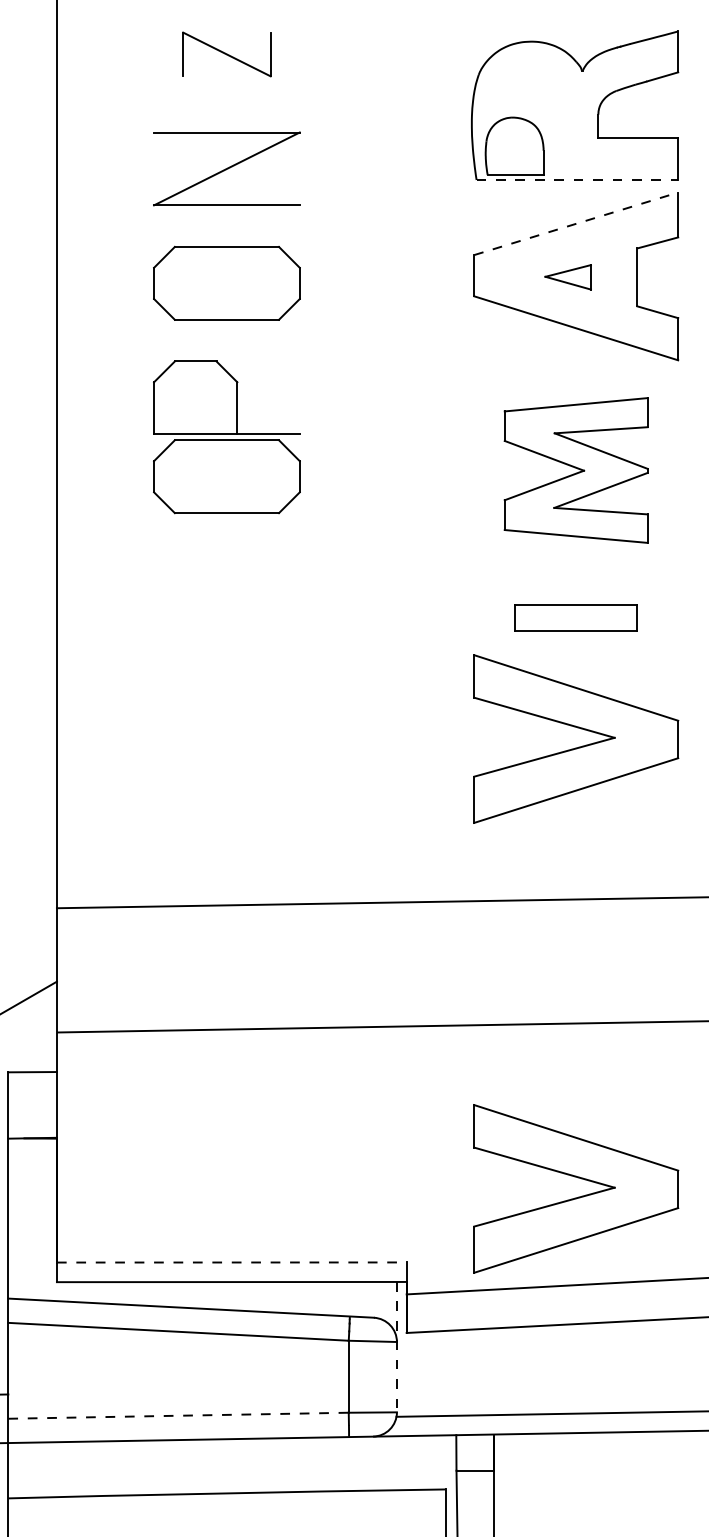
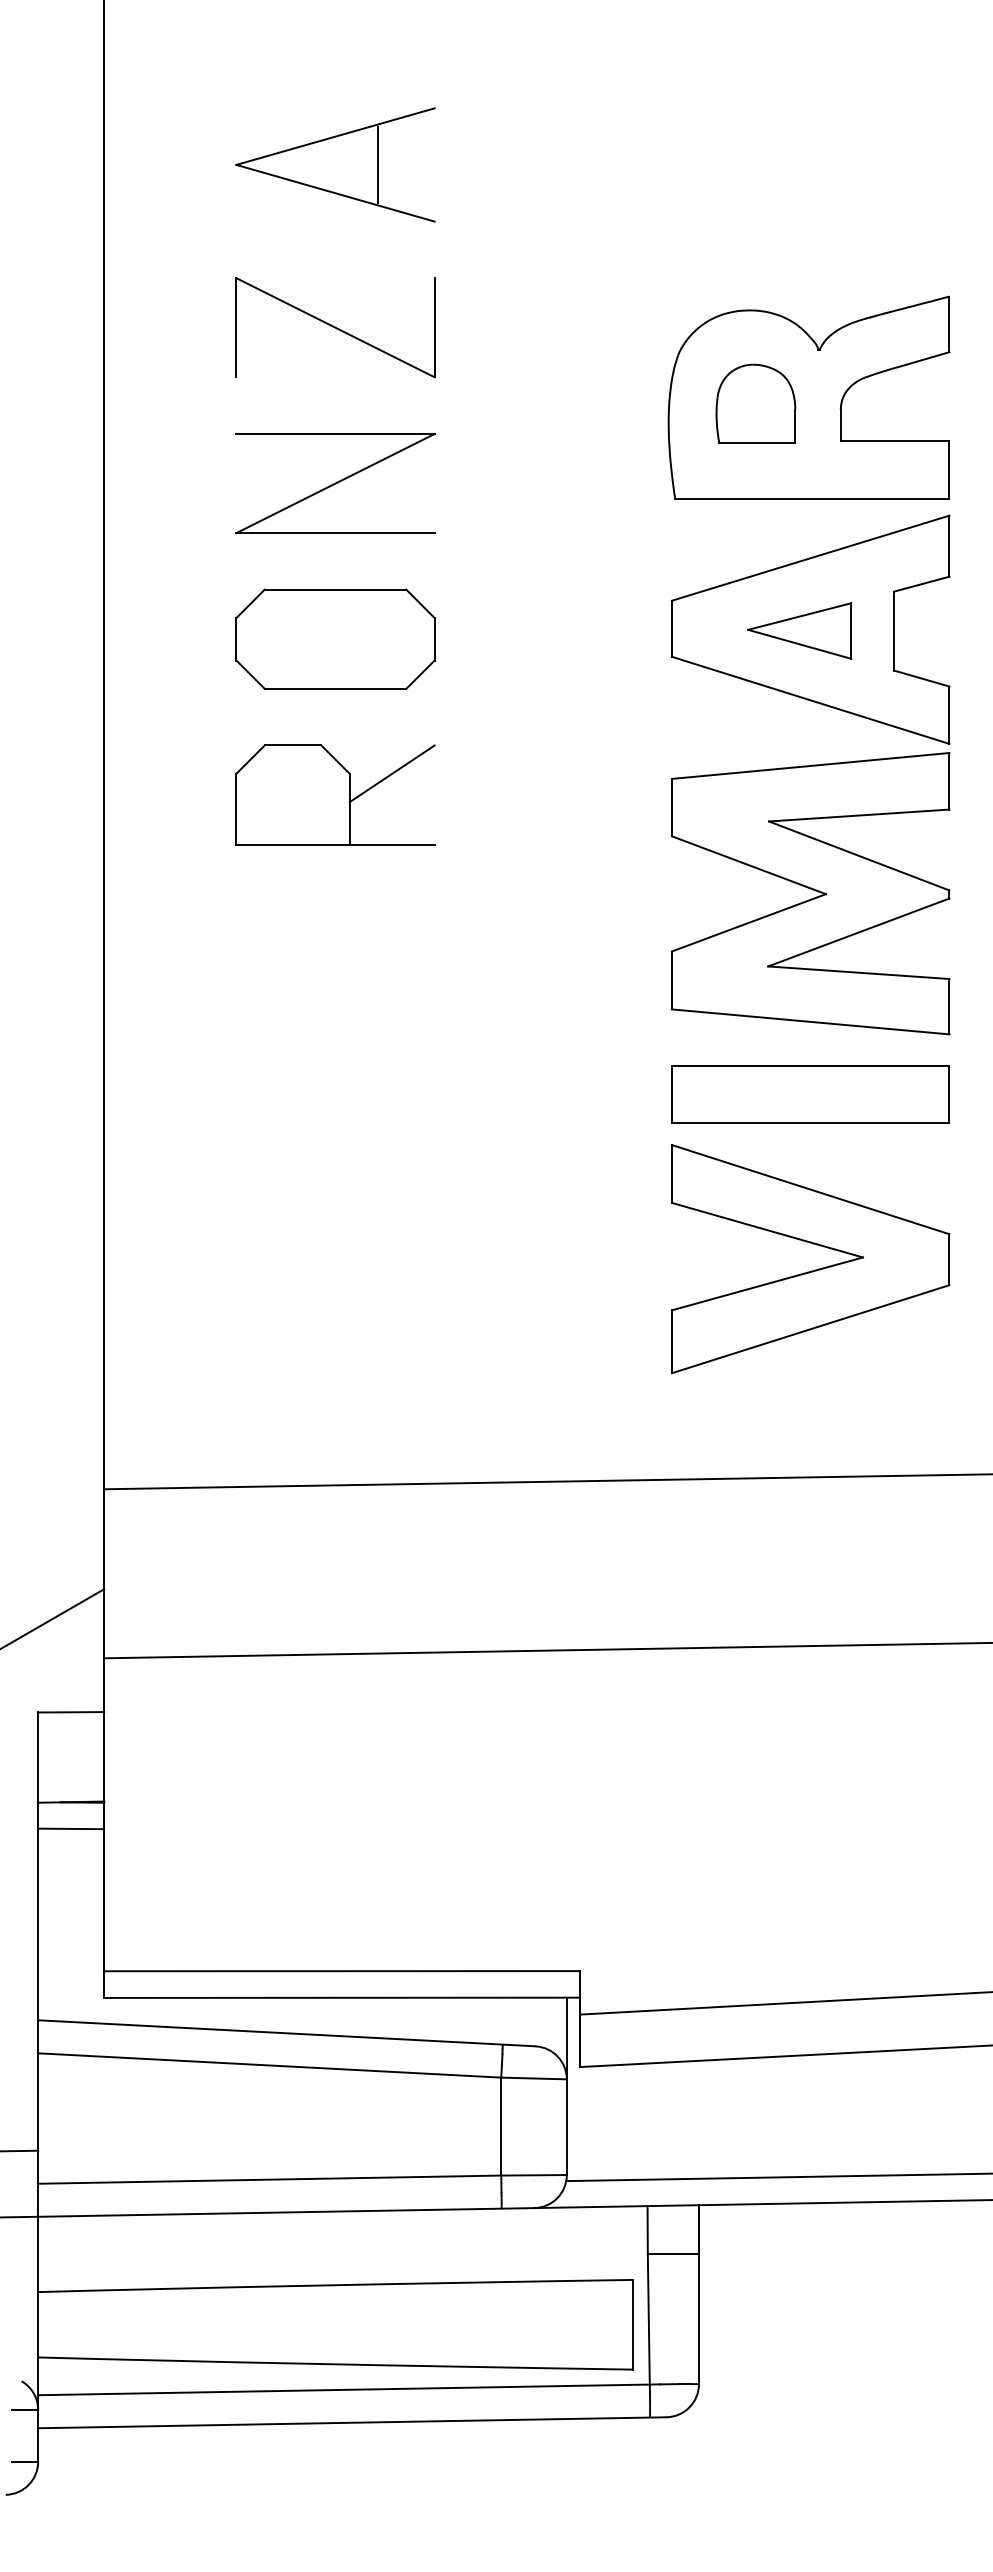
part: (226, 54) -> (335, 327), size x1.67
part: (514, 146) -> (755, 403), moved
line: (577, 179) -> (812, 498), dashed -> solid
line: (576, 224) -> (811, 558), dashed -> solid
part: (567, 276) -> (799, 630), size x1.67
line: (268, 382) -> (391, 773), added
part: (576, 470) -> (810, 893), size x1.43
part: (226, 476) -> (335, 901), removed
part: (576, 618) -> (810, 1094), size x1.67
line: (32, 1157) -> (71, 1828), added
part: (579, 1196) -> (814, 1881), removed
line: (232, 1262) -> (342, 1971), dashed -> solid
line: (396, 1347) -> (566, 2086), dashed -> solid
line: (178, 1415) -> (269, 2179), dashed -> solid

